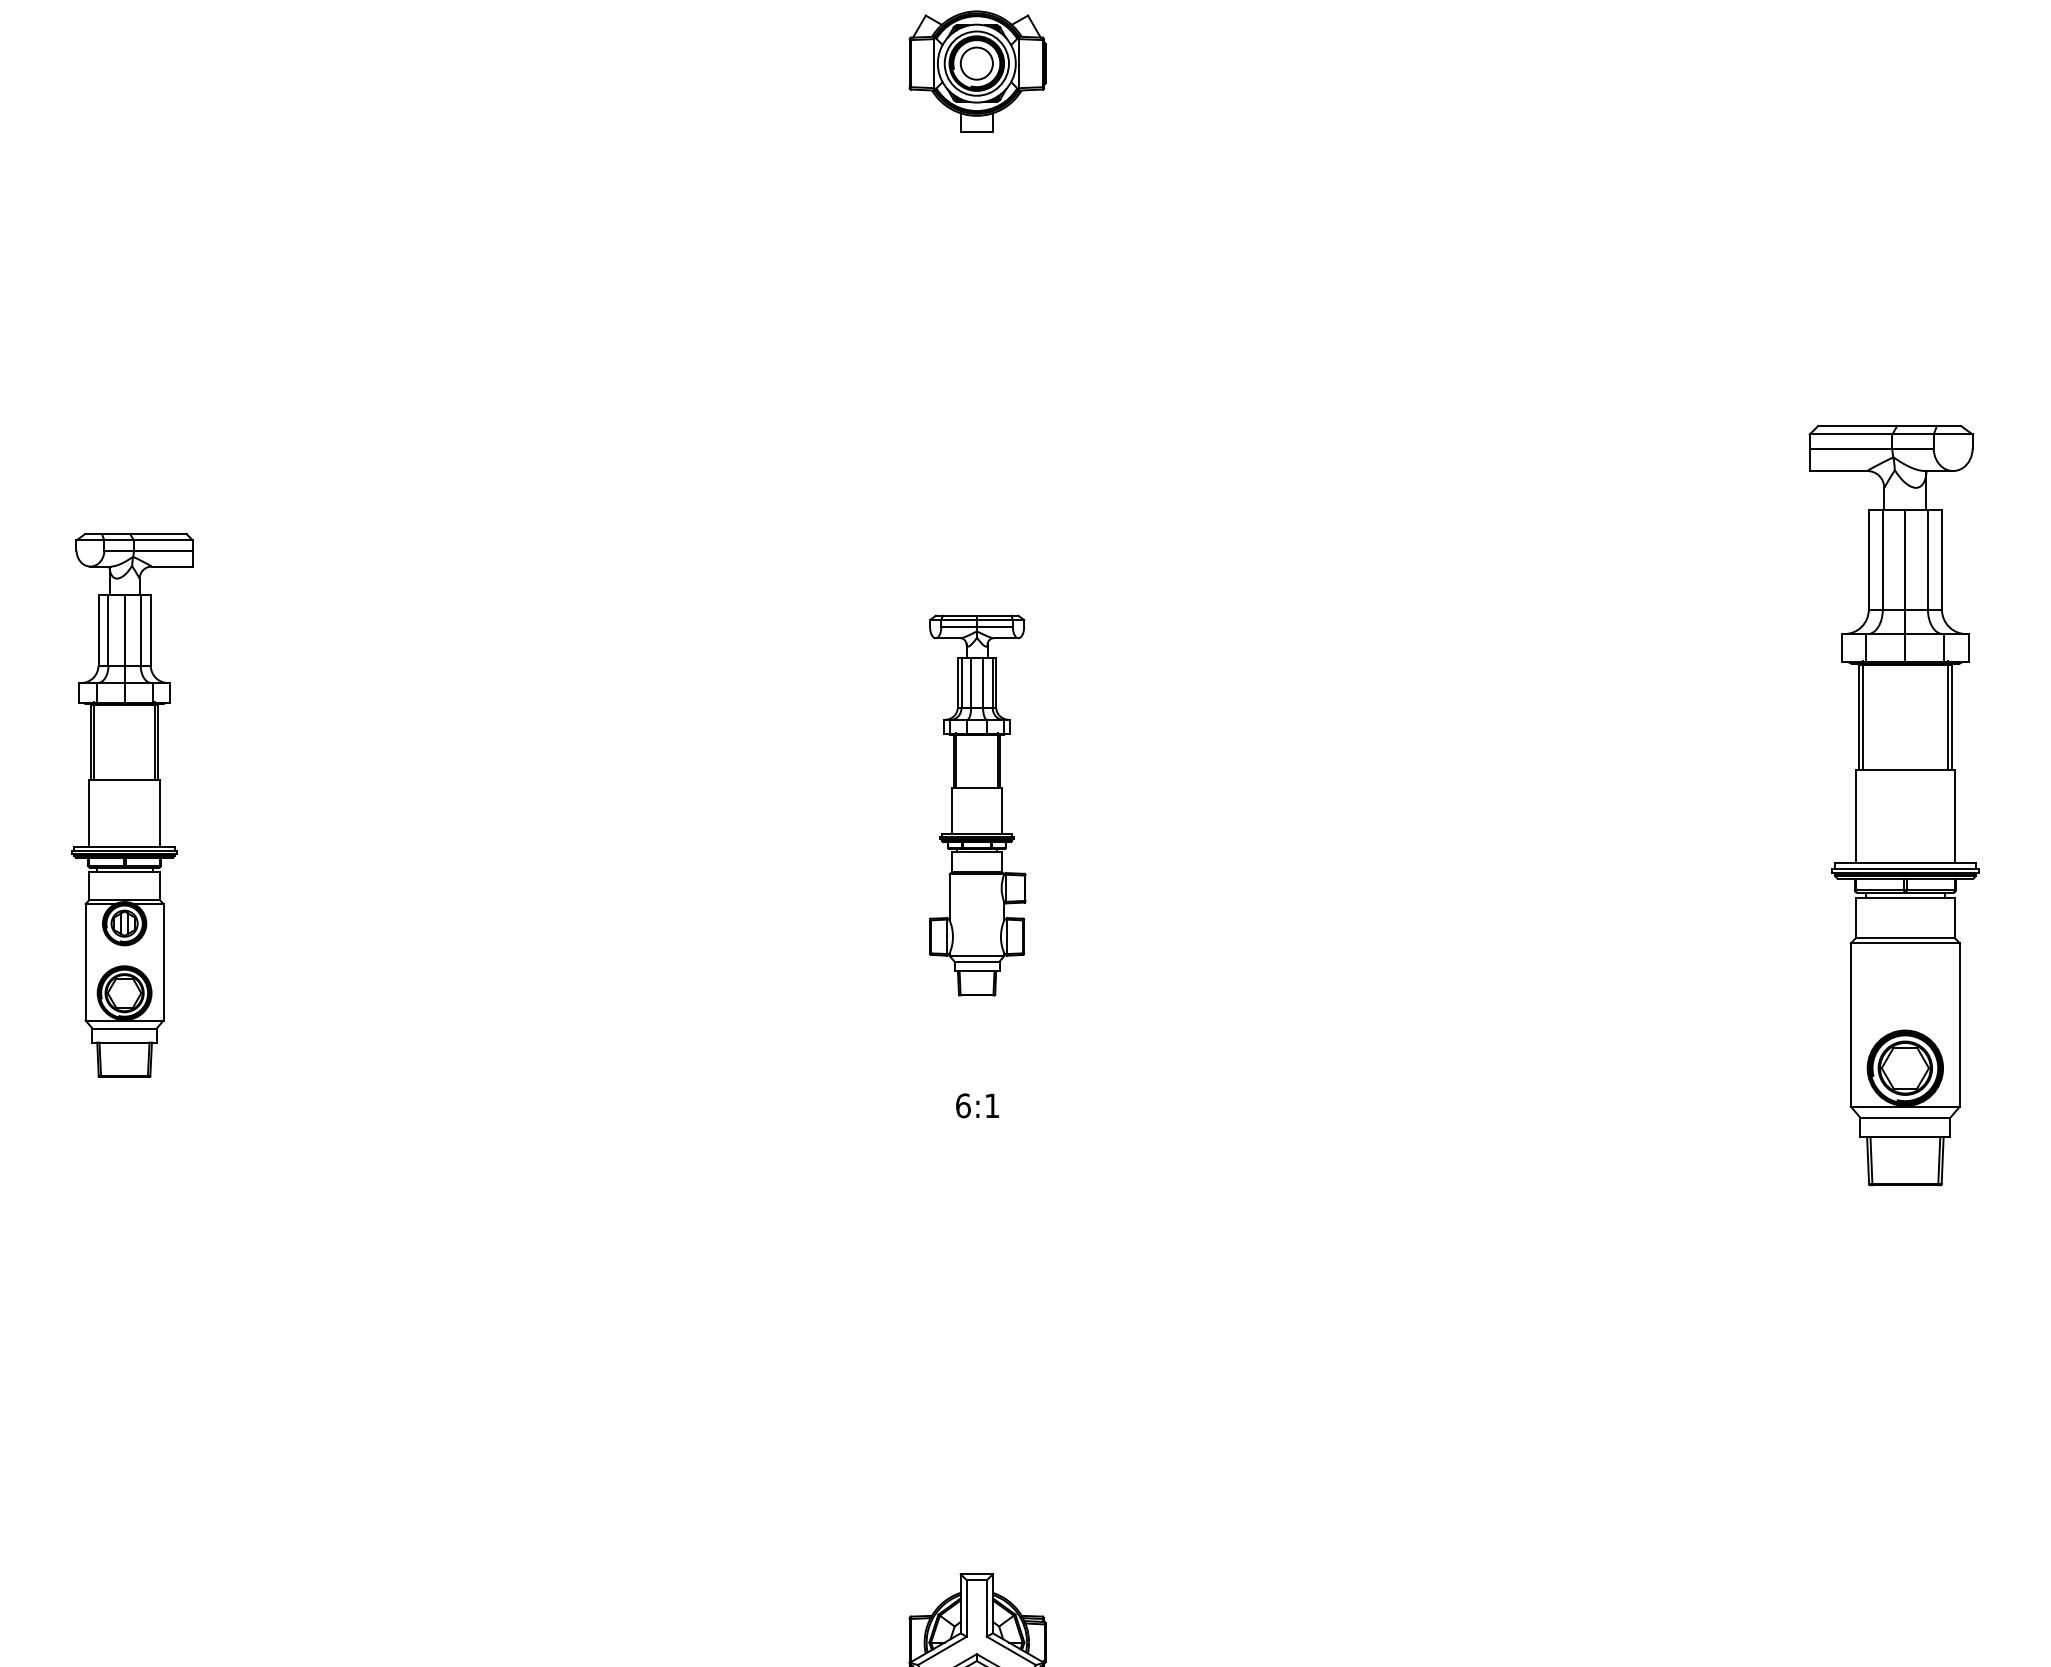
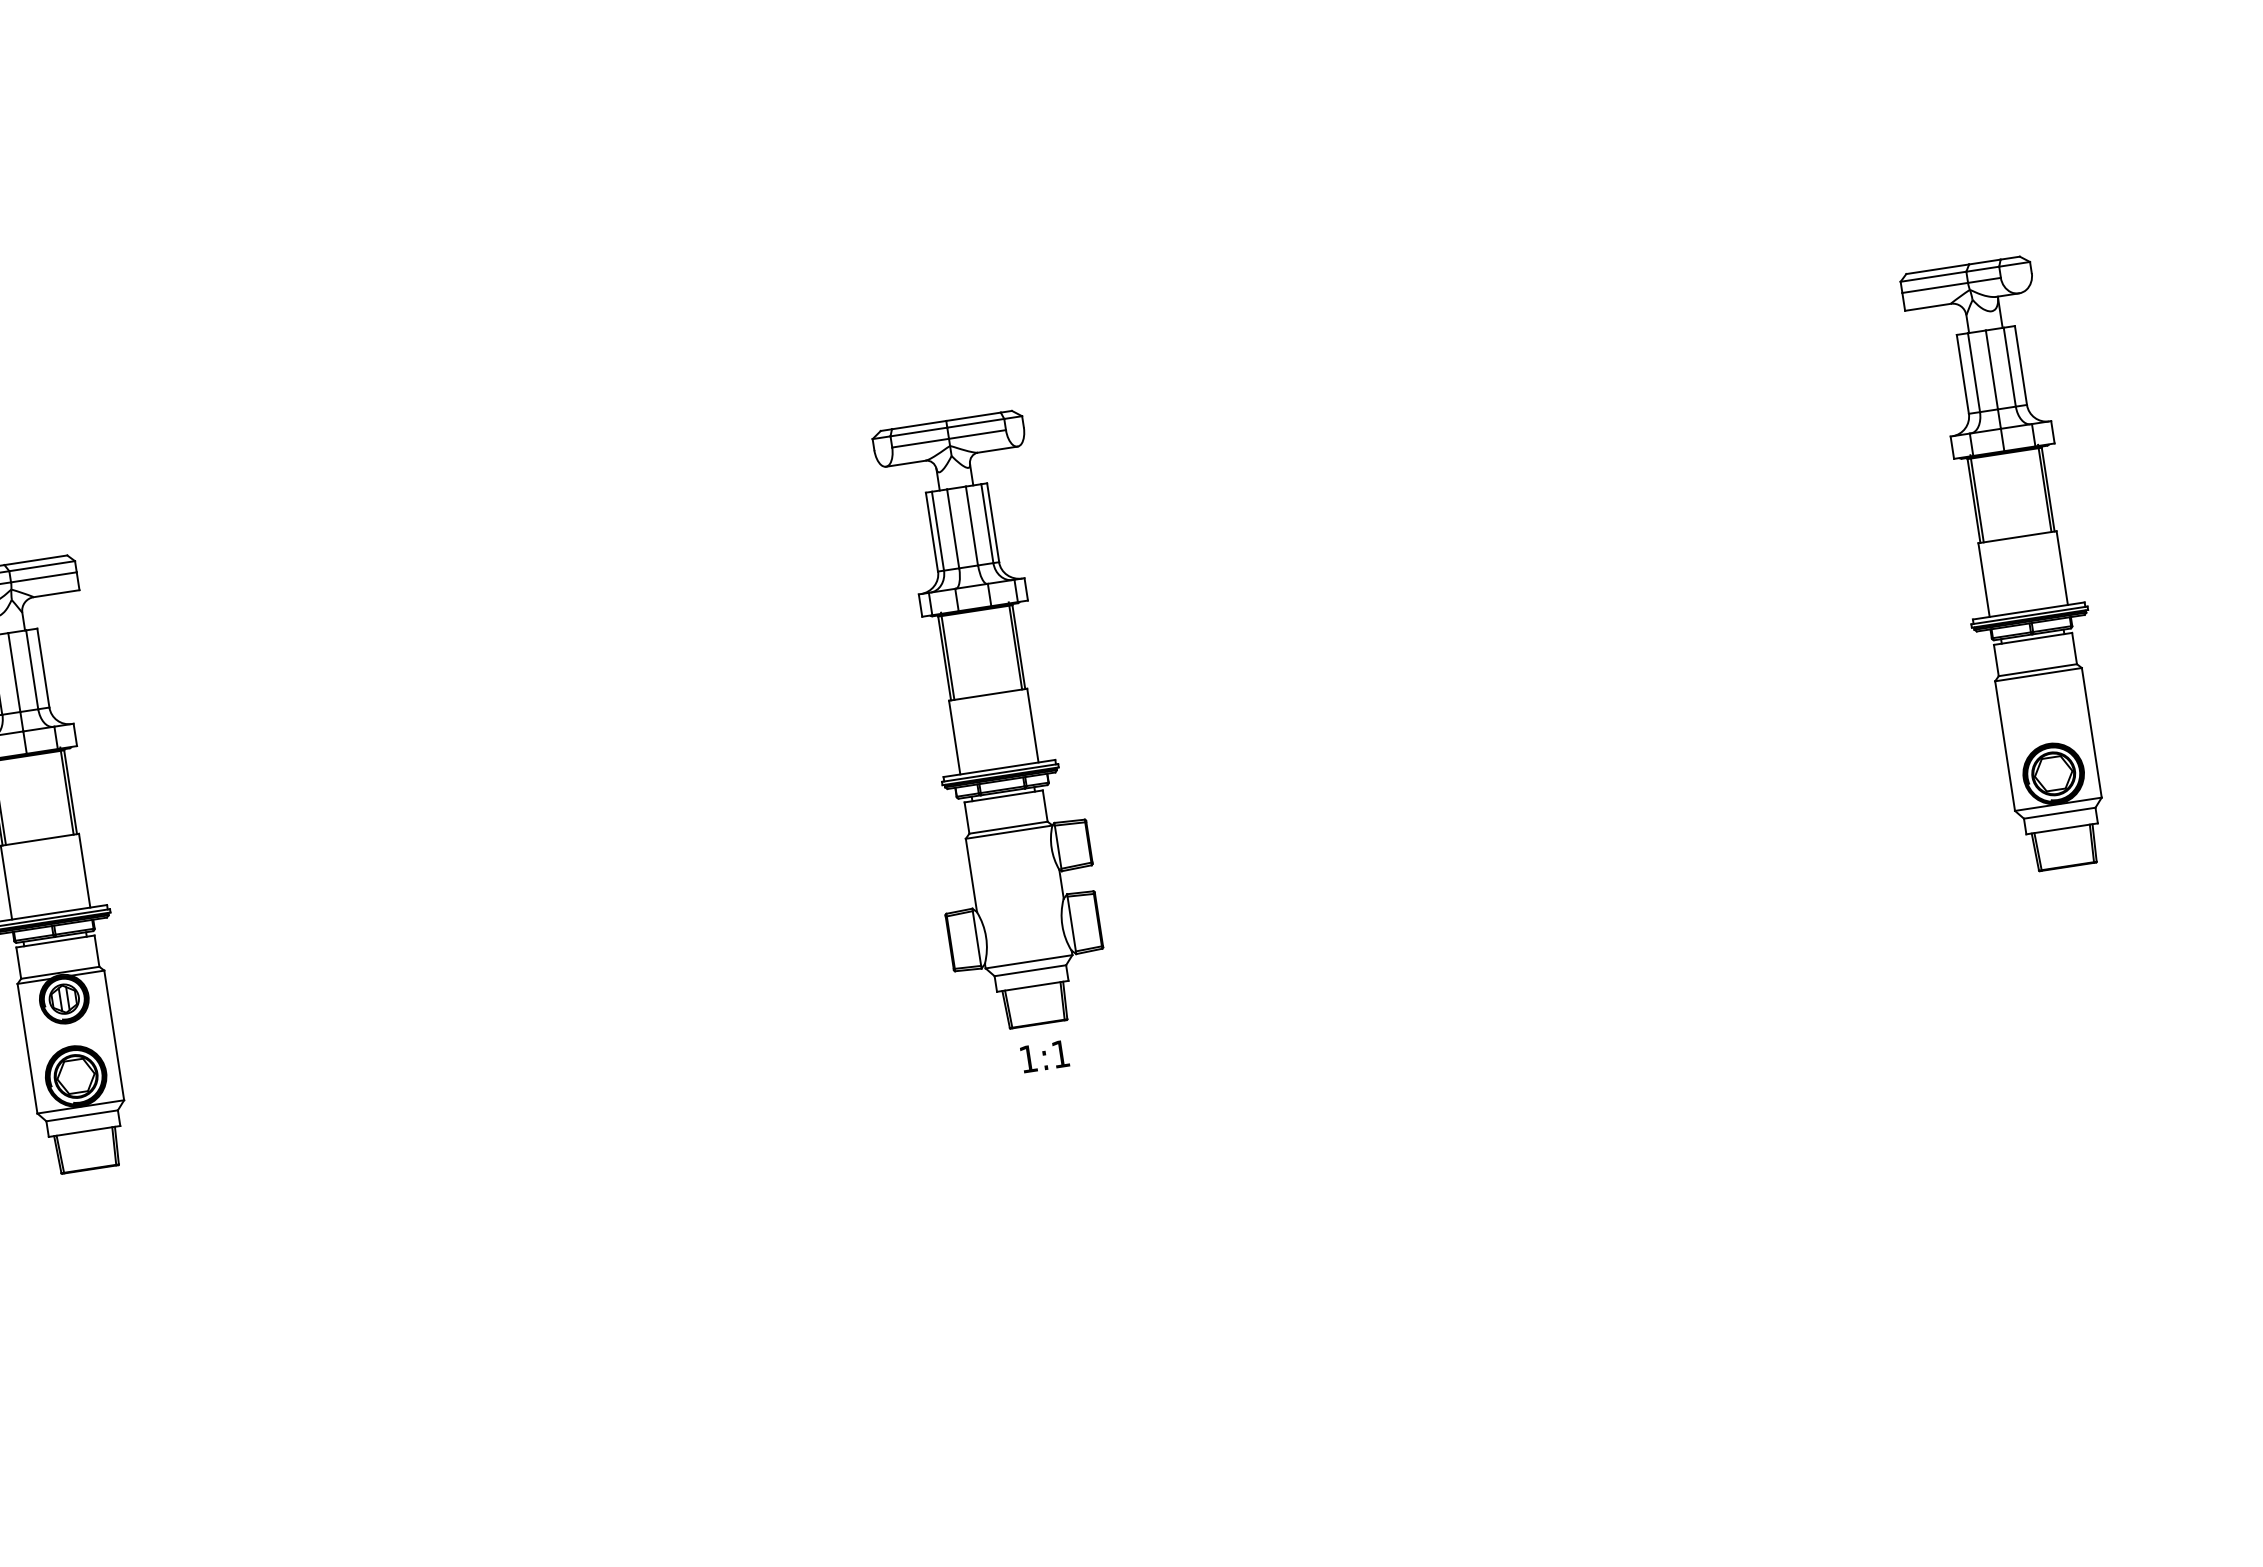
part: (977, 805) -> (993, 722), size x1.43
part: (1893, 805) -> (2012, 566), size x0.71
text: (963, 1105) -> (1028, 1058), 6:1 -> 1:1

